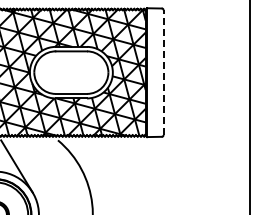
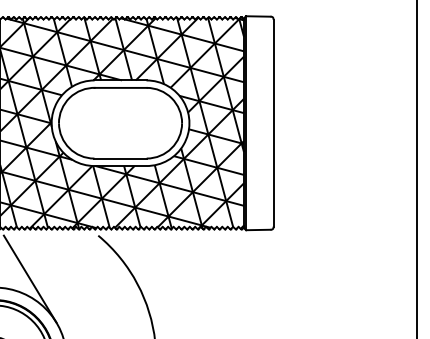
line: (163, 72) -> (273, 122), dashed -> solid

